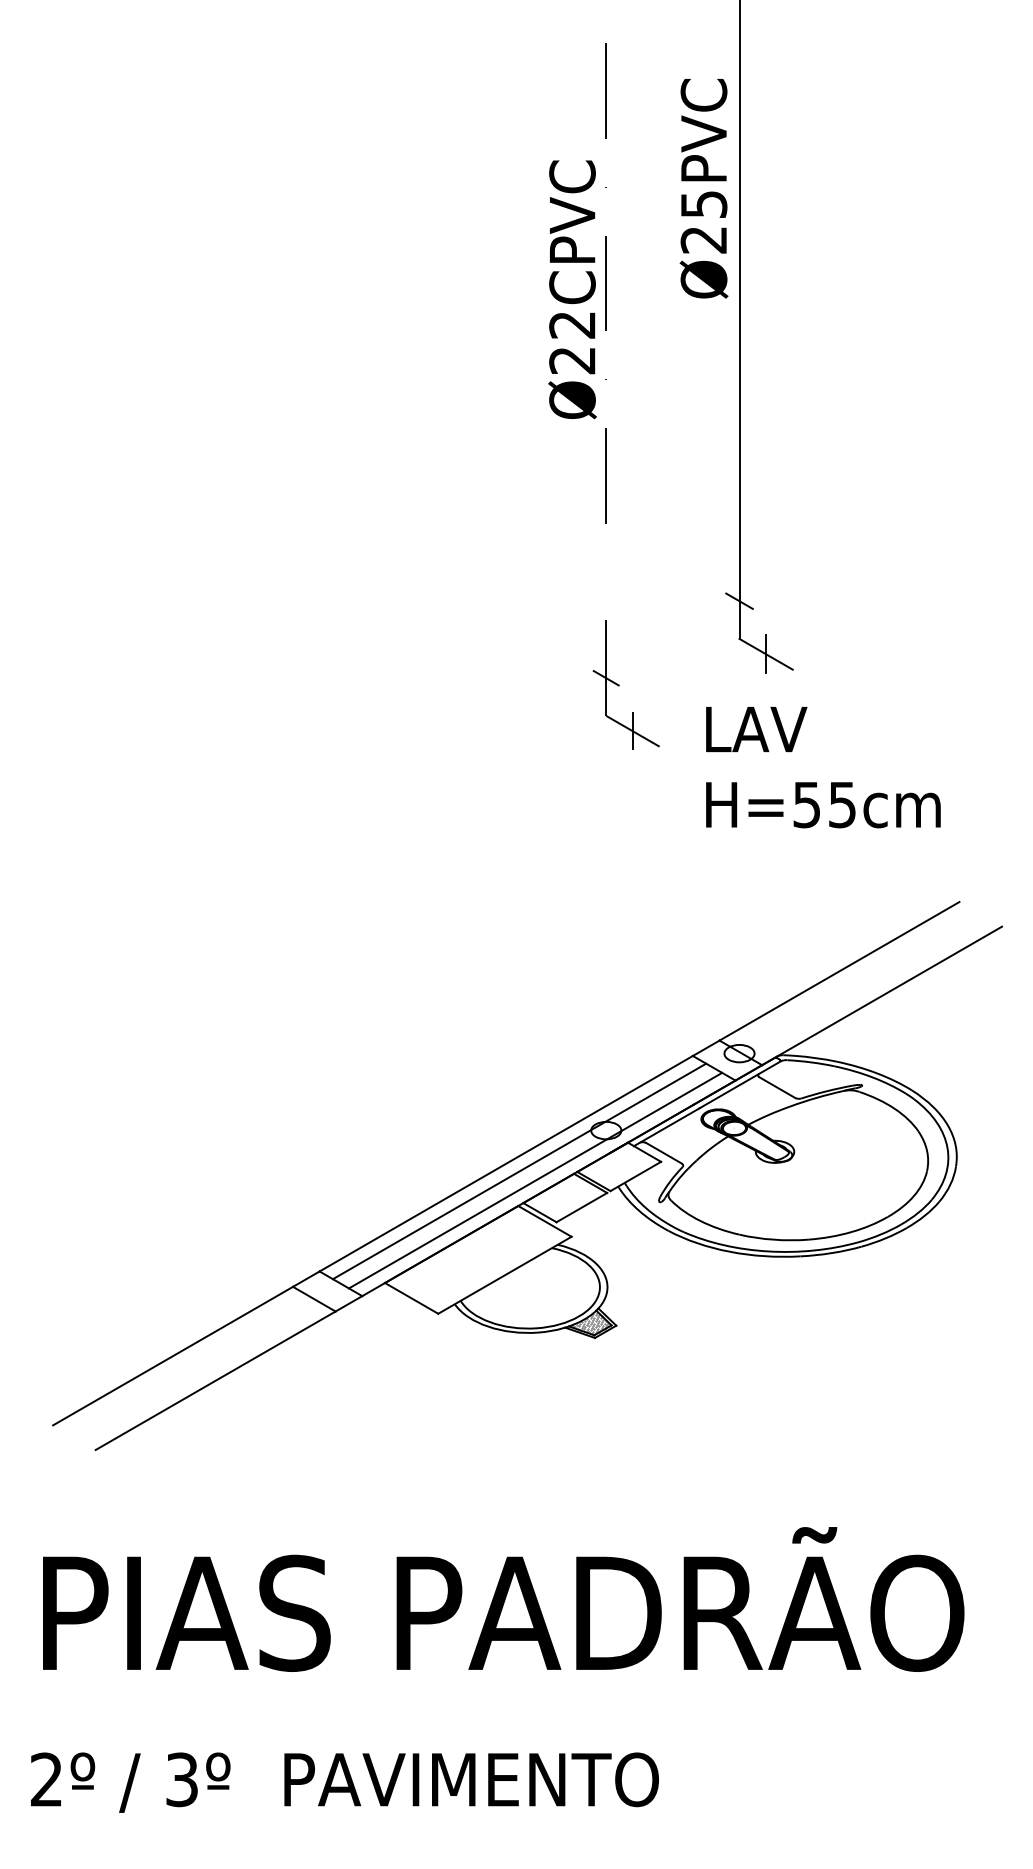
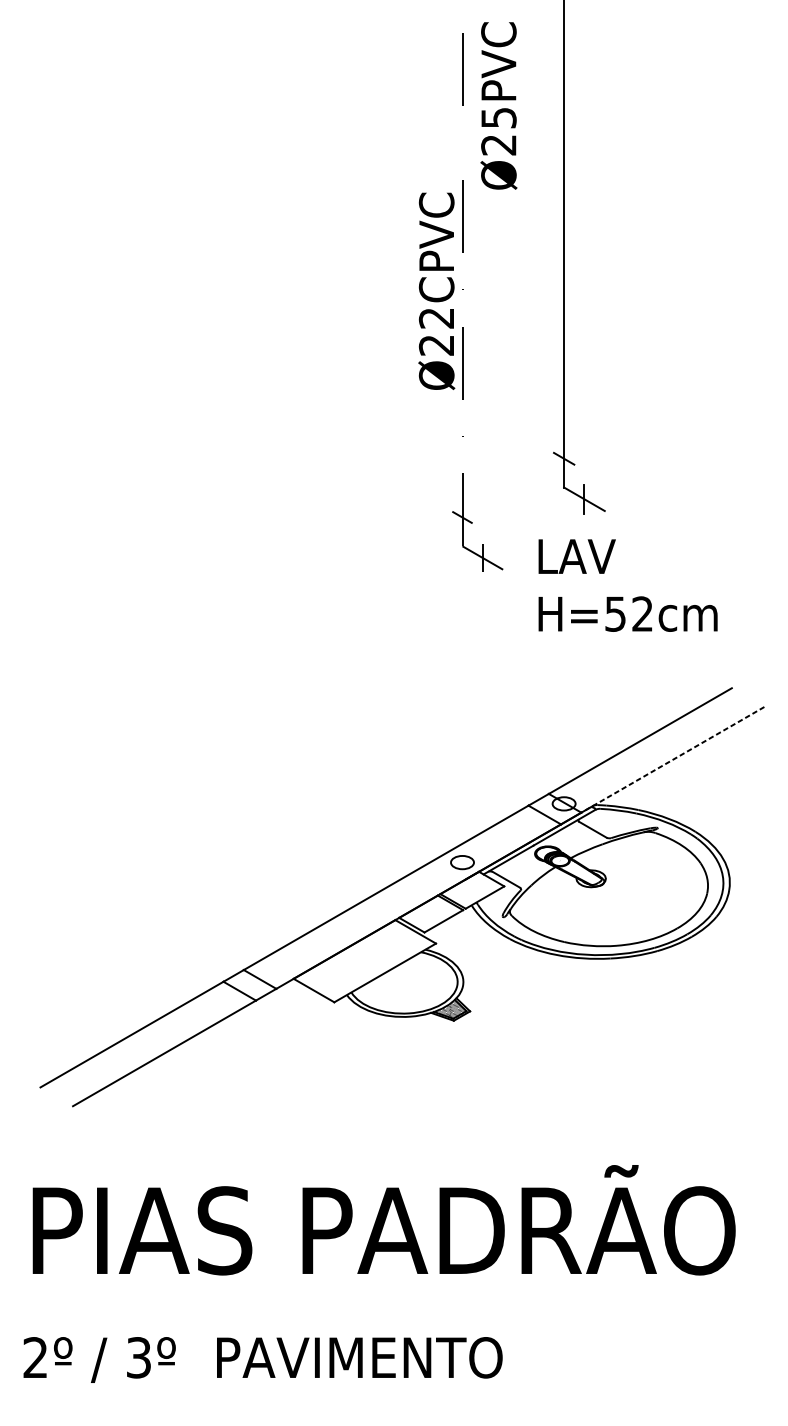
text: (703, 188) -> (498, 105), moved
text: (572, 289) -> (436, 291), moved
text: (842, 804) -> (642, 613), H=55cm -> H=52cm
line: (882, 995) -> (673, 759), solid -> dashed
line: (519, 1171) -> (396, 893), removed
line: (535, 1180) -> (408, 900), removed

